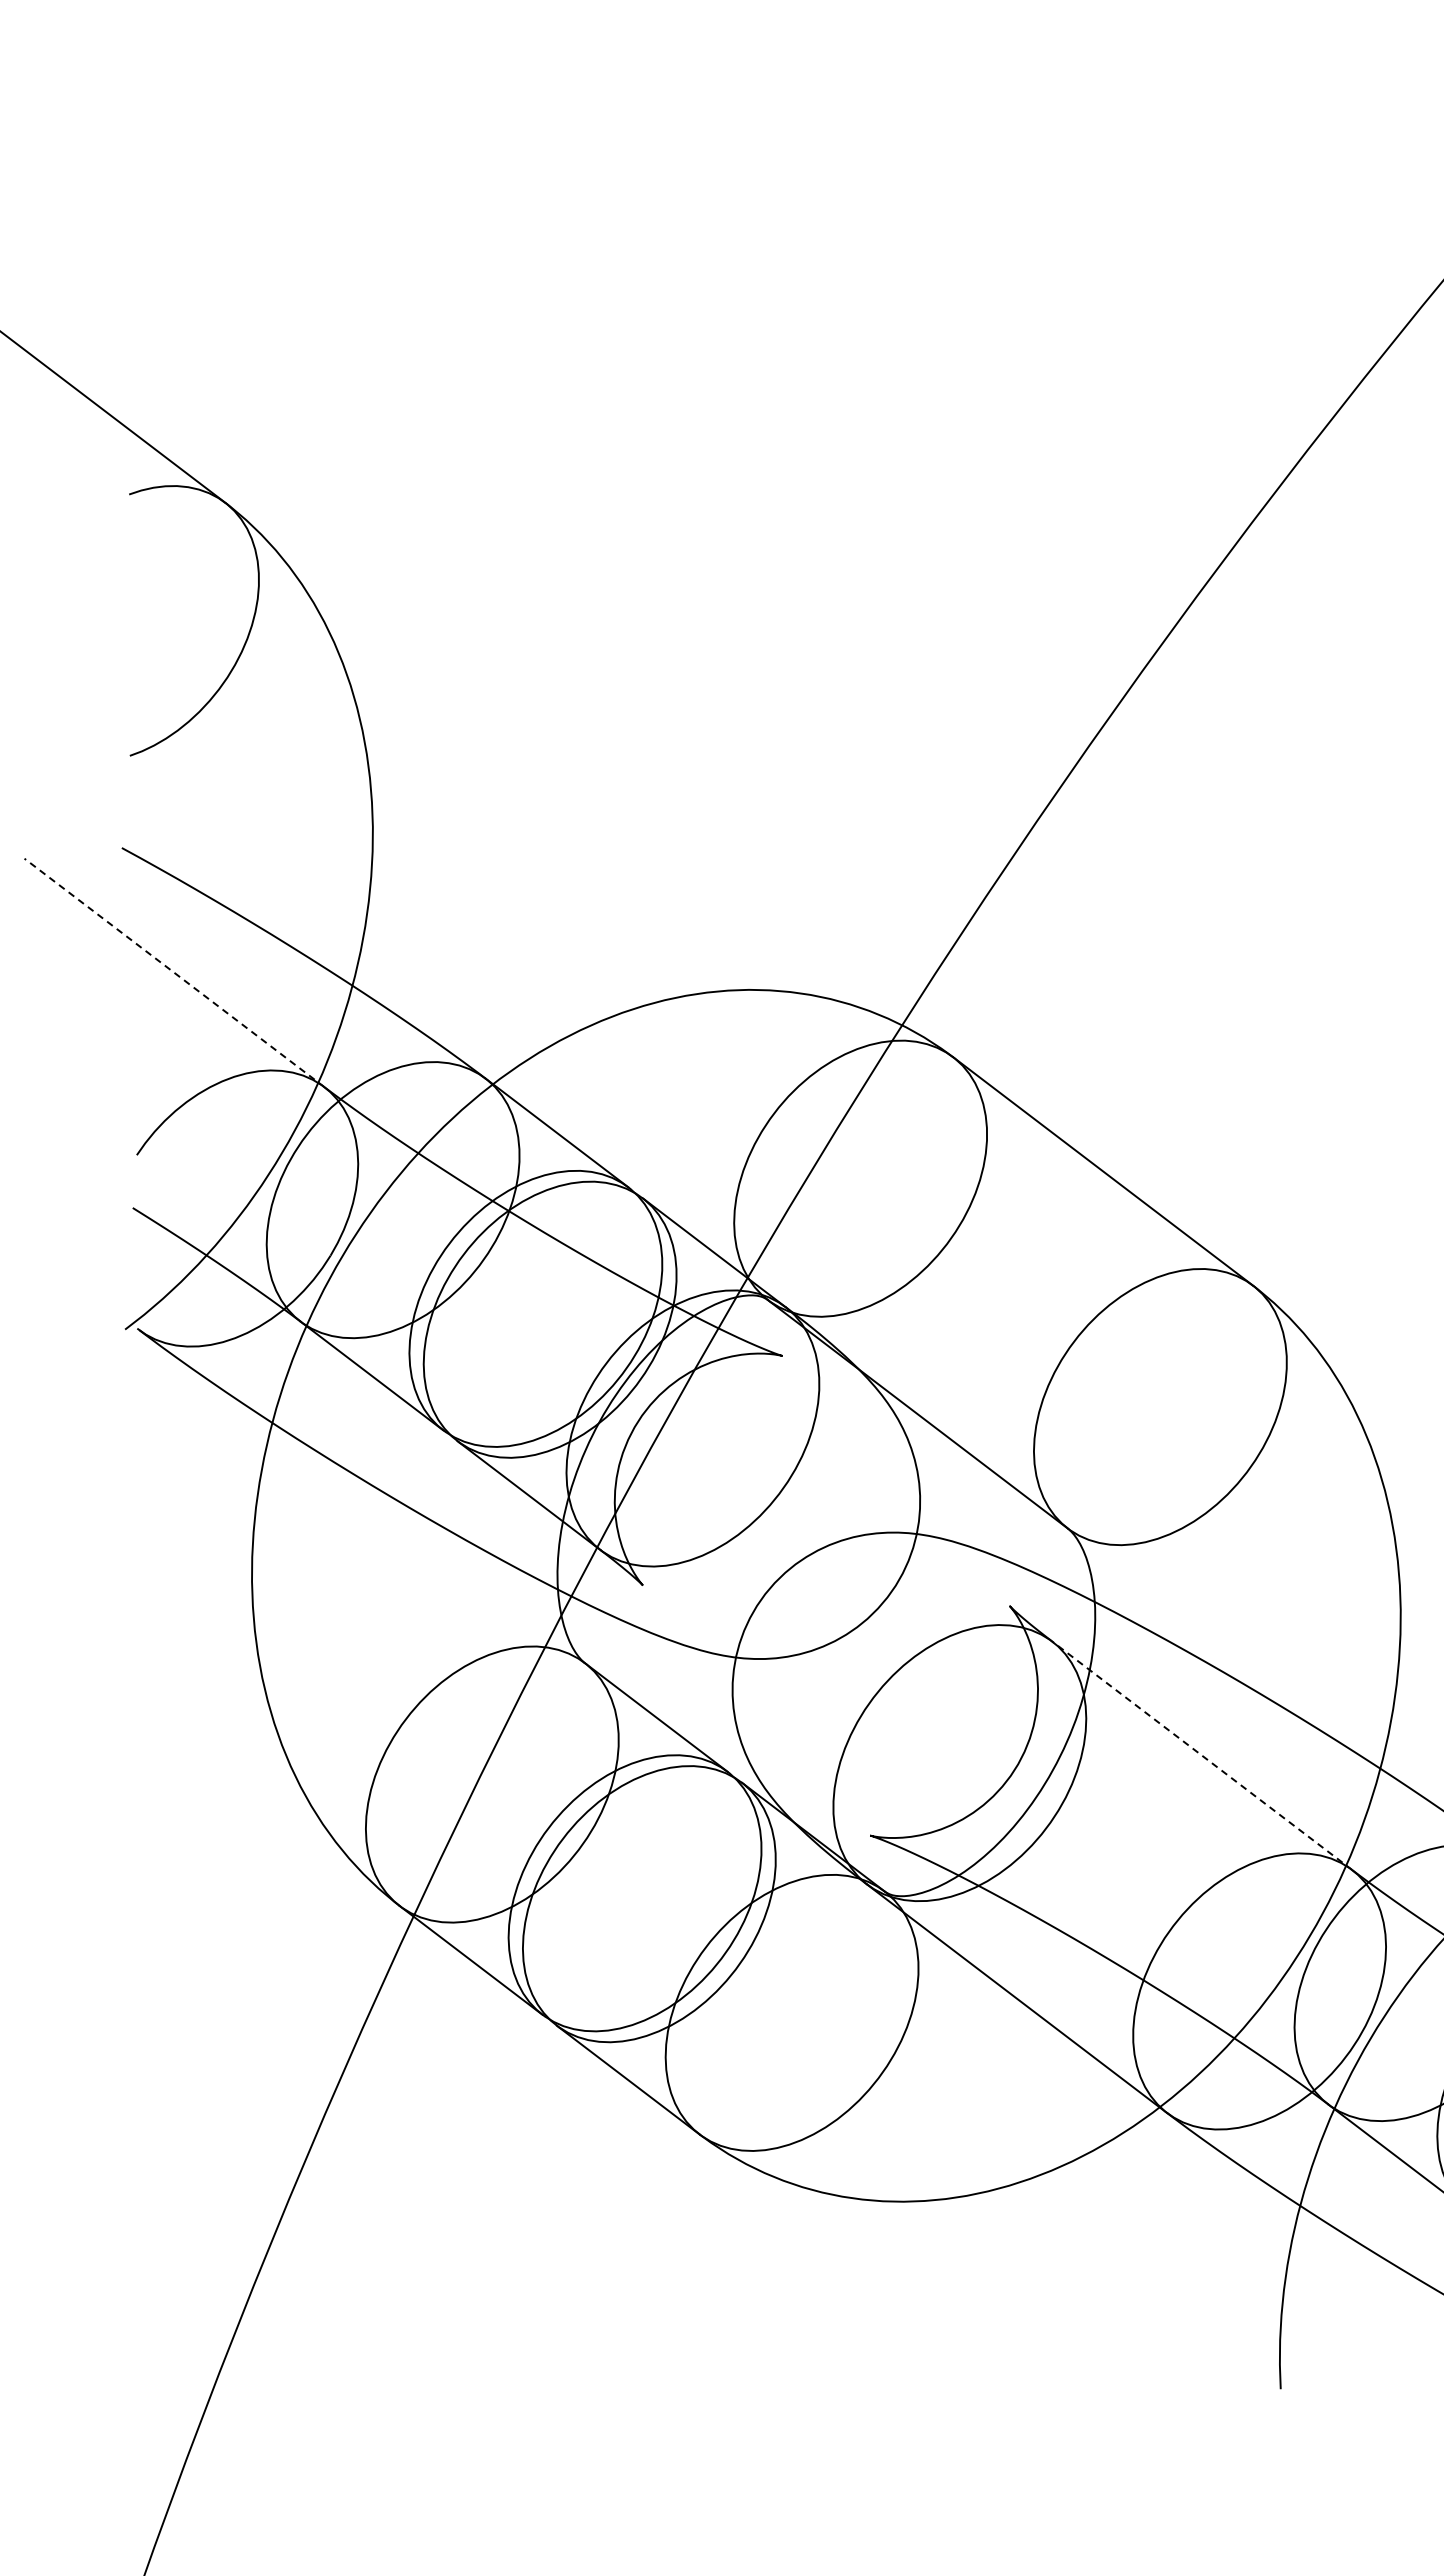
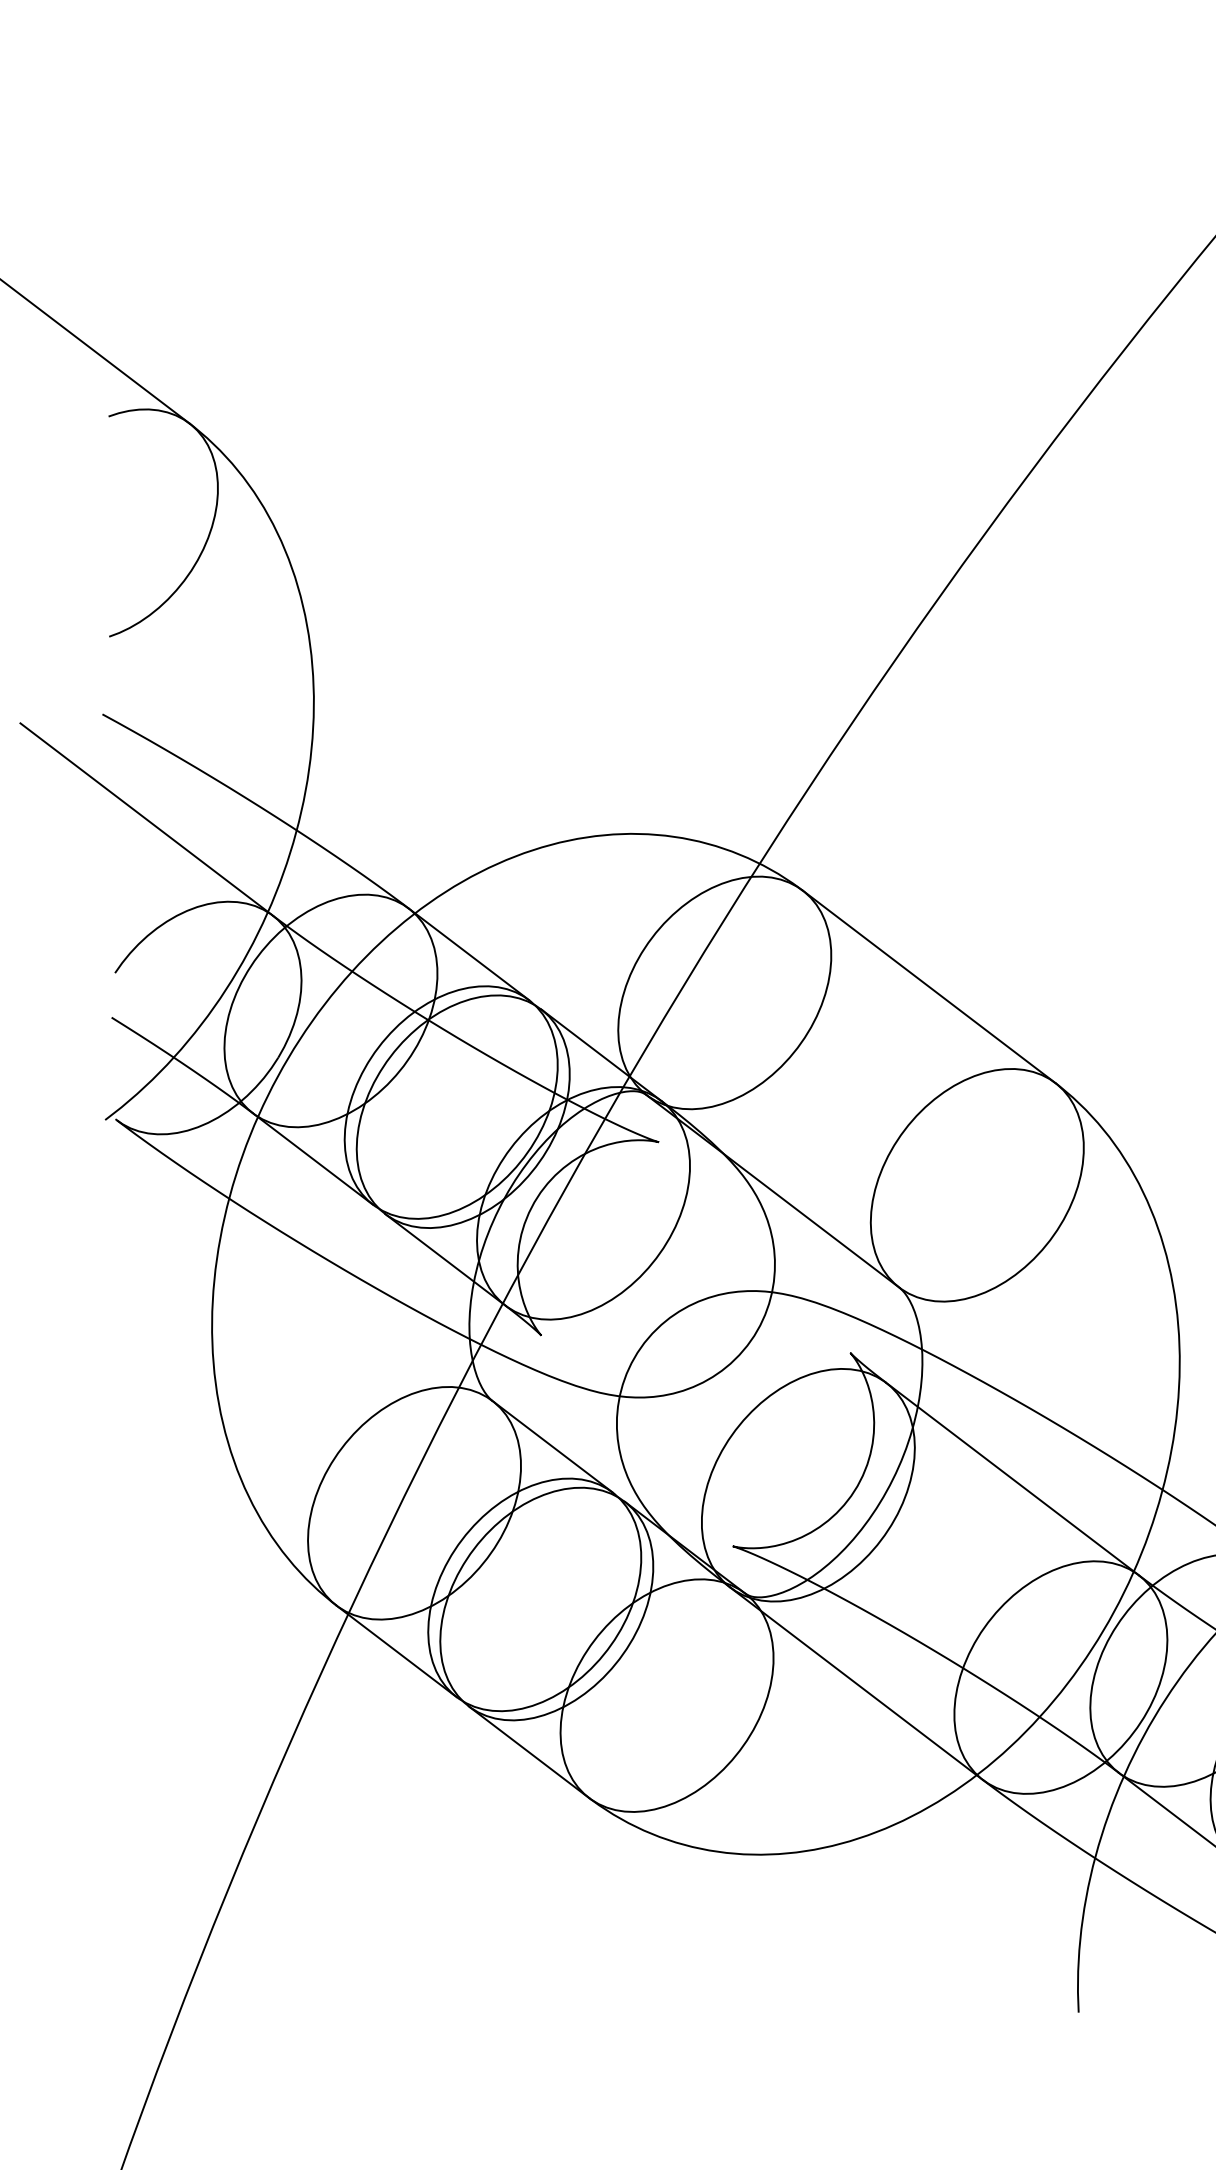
line: (174, 972) -> (146, 819), dashed -> solid
line: (1201, 1755) -> (1011, 1478), dashed -> solid

